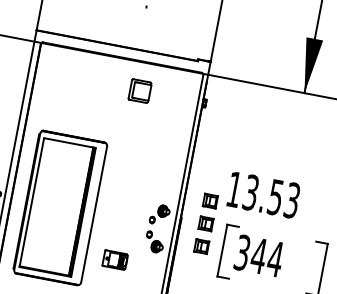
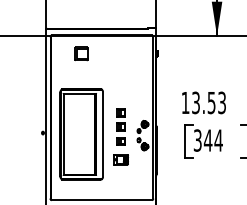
part: (140, 90) -> (81, 53), moved
part: (205, 222) -> (120, 126), moved

